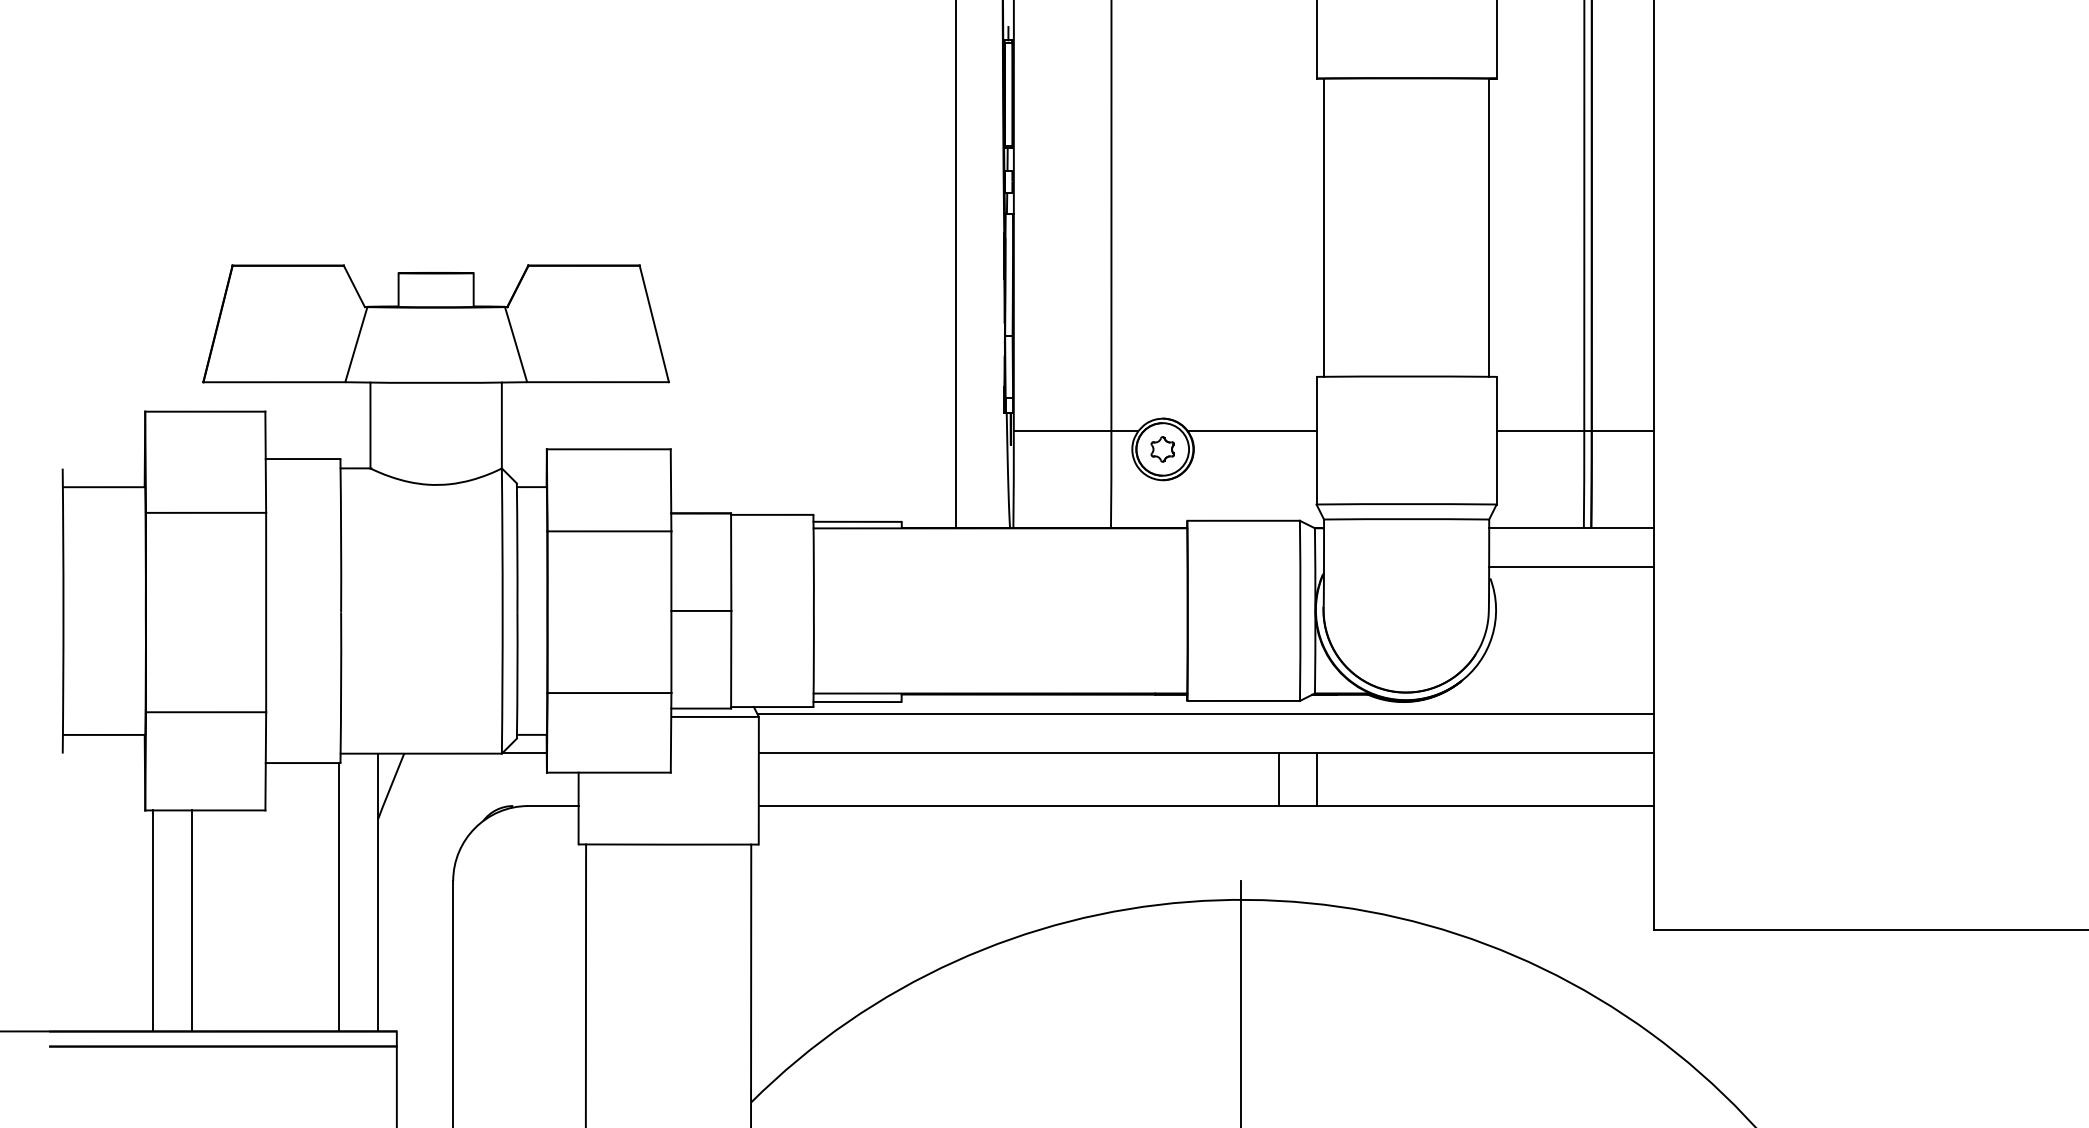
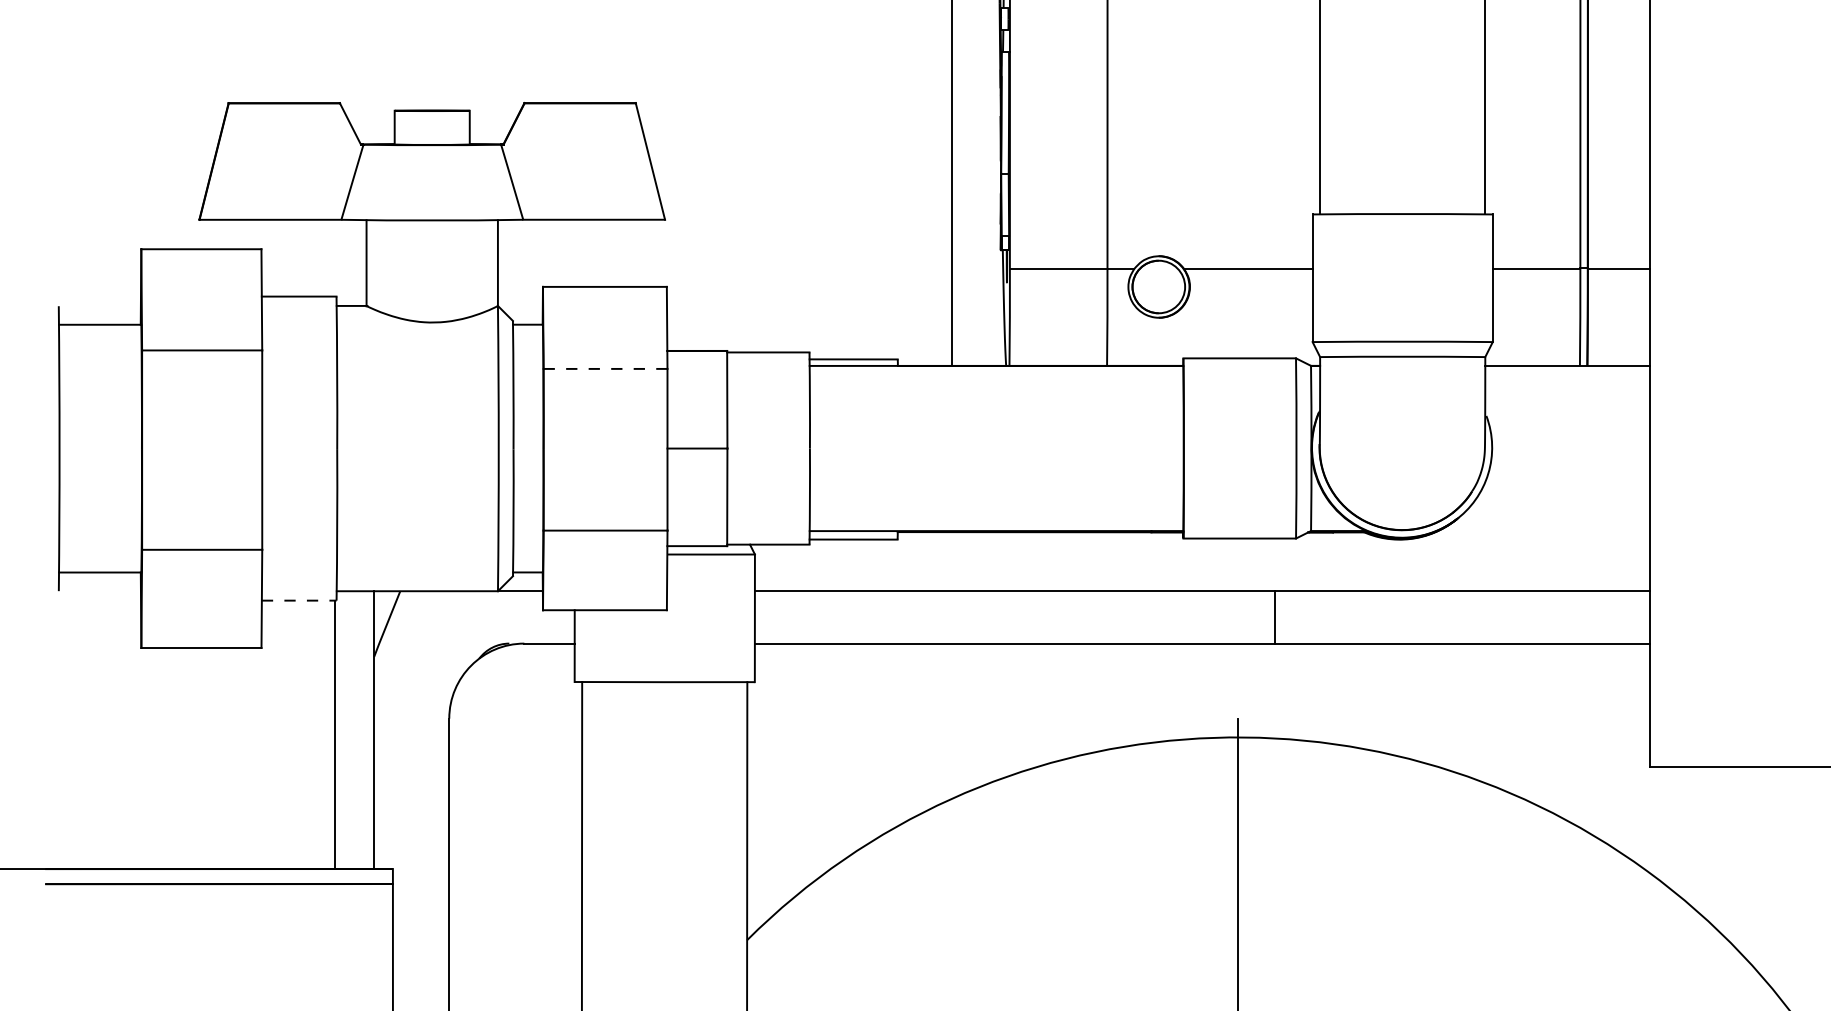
part: (1162, 449) -> (1158, 287), removed
line: (609, 531) -> (605, 369), solid -> dashed
line: (1571, 567) -> (1567, 405), removed
line: (1205, 714) -> (1201, 552), removed
line: (303, 763) -> (299, 601), solid -> dashed
line: (1316, 779) -> (1312, 617), removed
line: (152, 920) -> (148, 758), removed
line: (191, 920) -> (187, 758), removed

